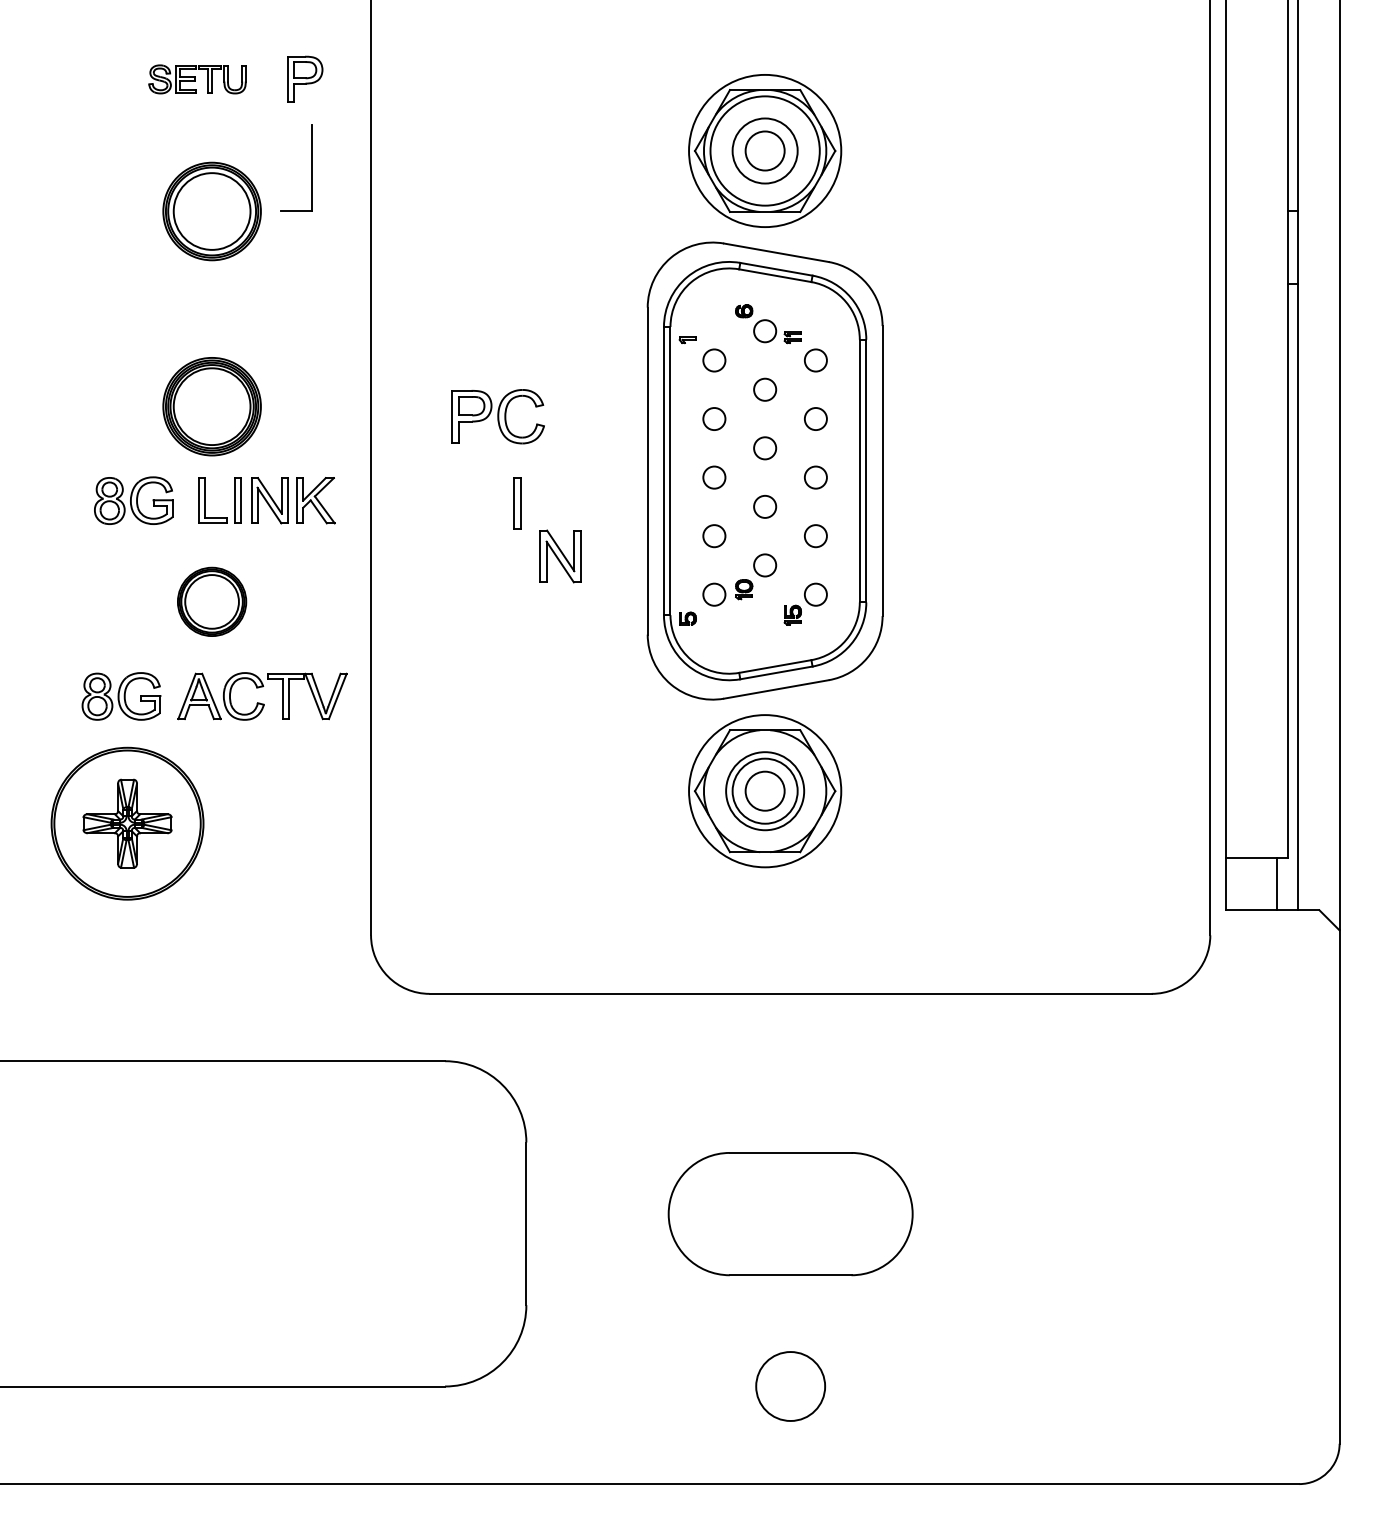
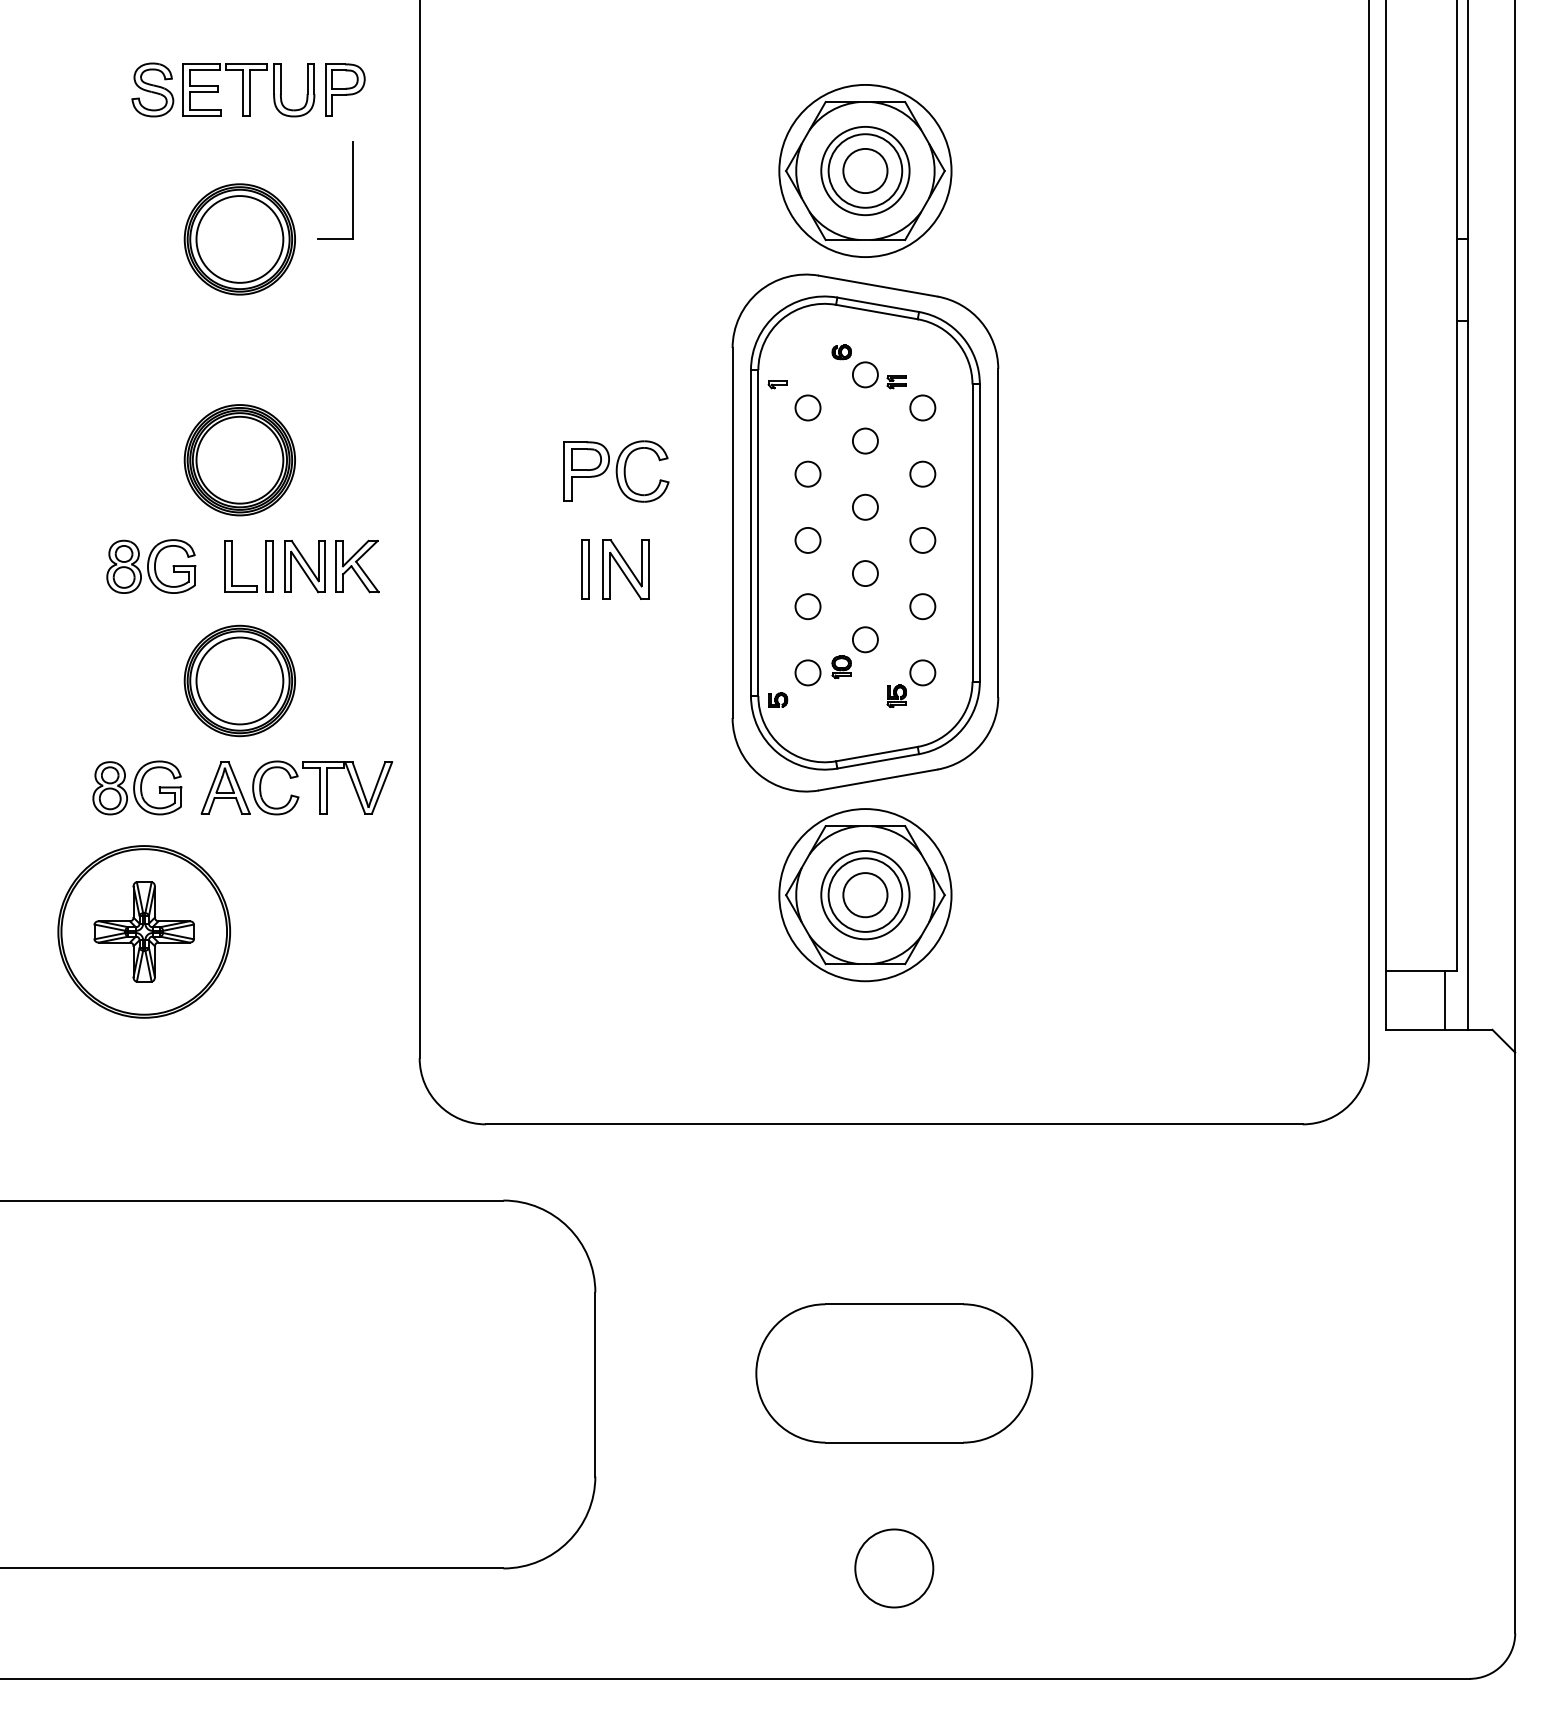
part: (197, 79) -> (223, 90), size x1.67
circle: (765, 150) -> (865, 170), size x0.71
part: (497, 416) -> (615, 471), moved
part: (560, 556) -> (626, 569), moved
part: (211, 601) -> (239, 680), size x1.43

